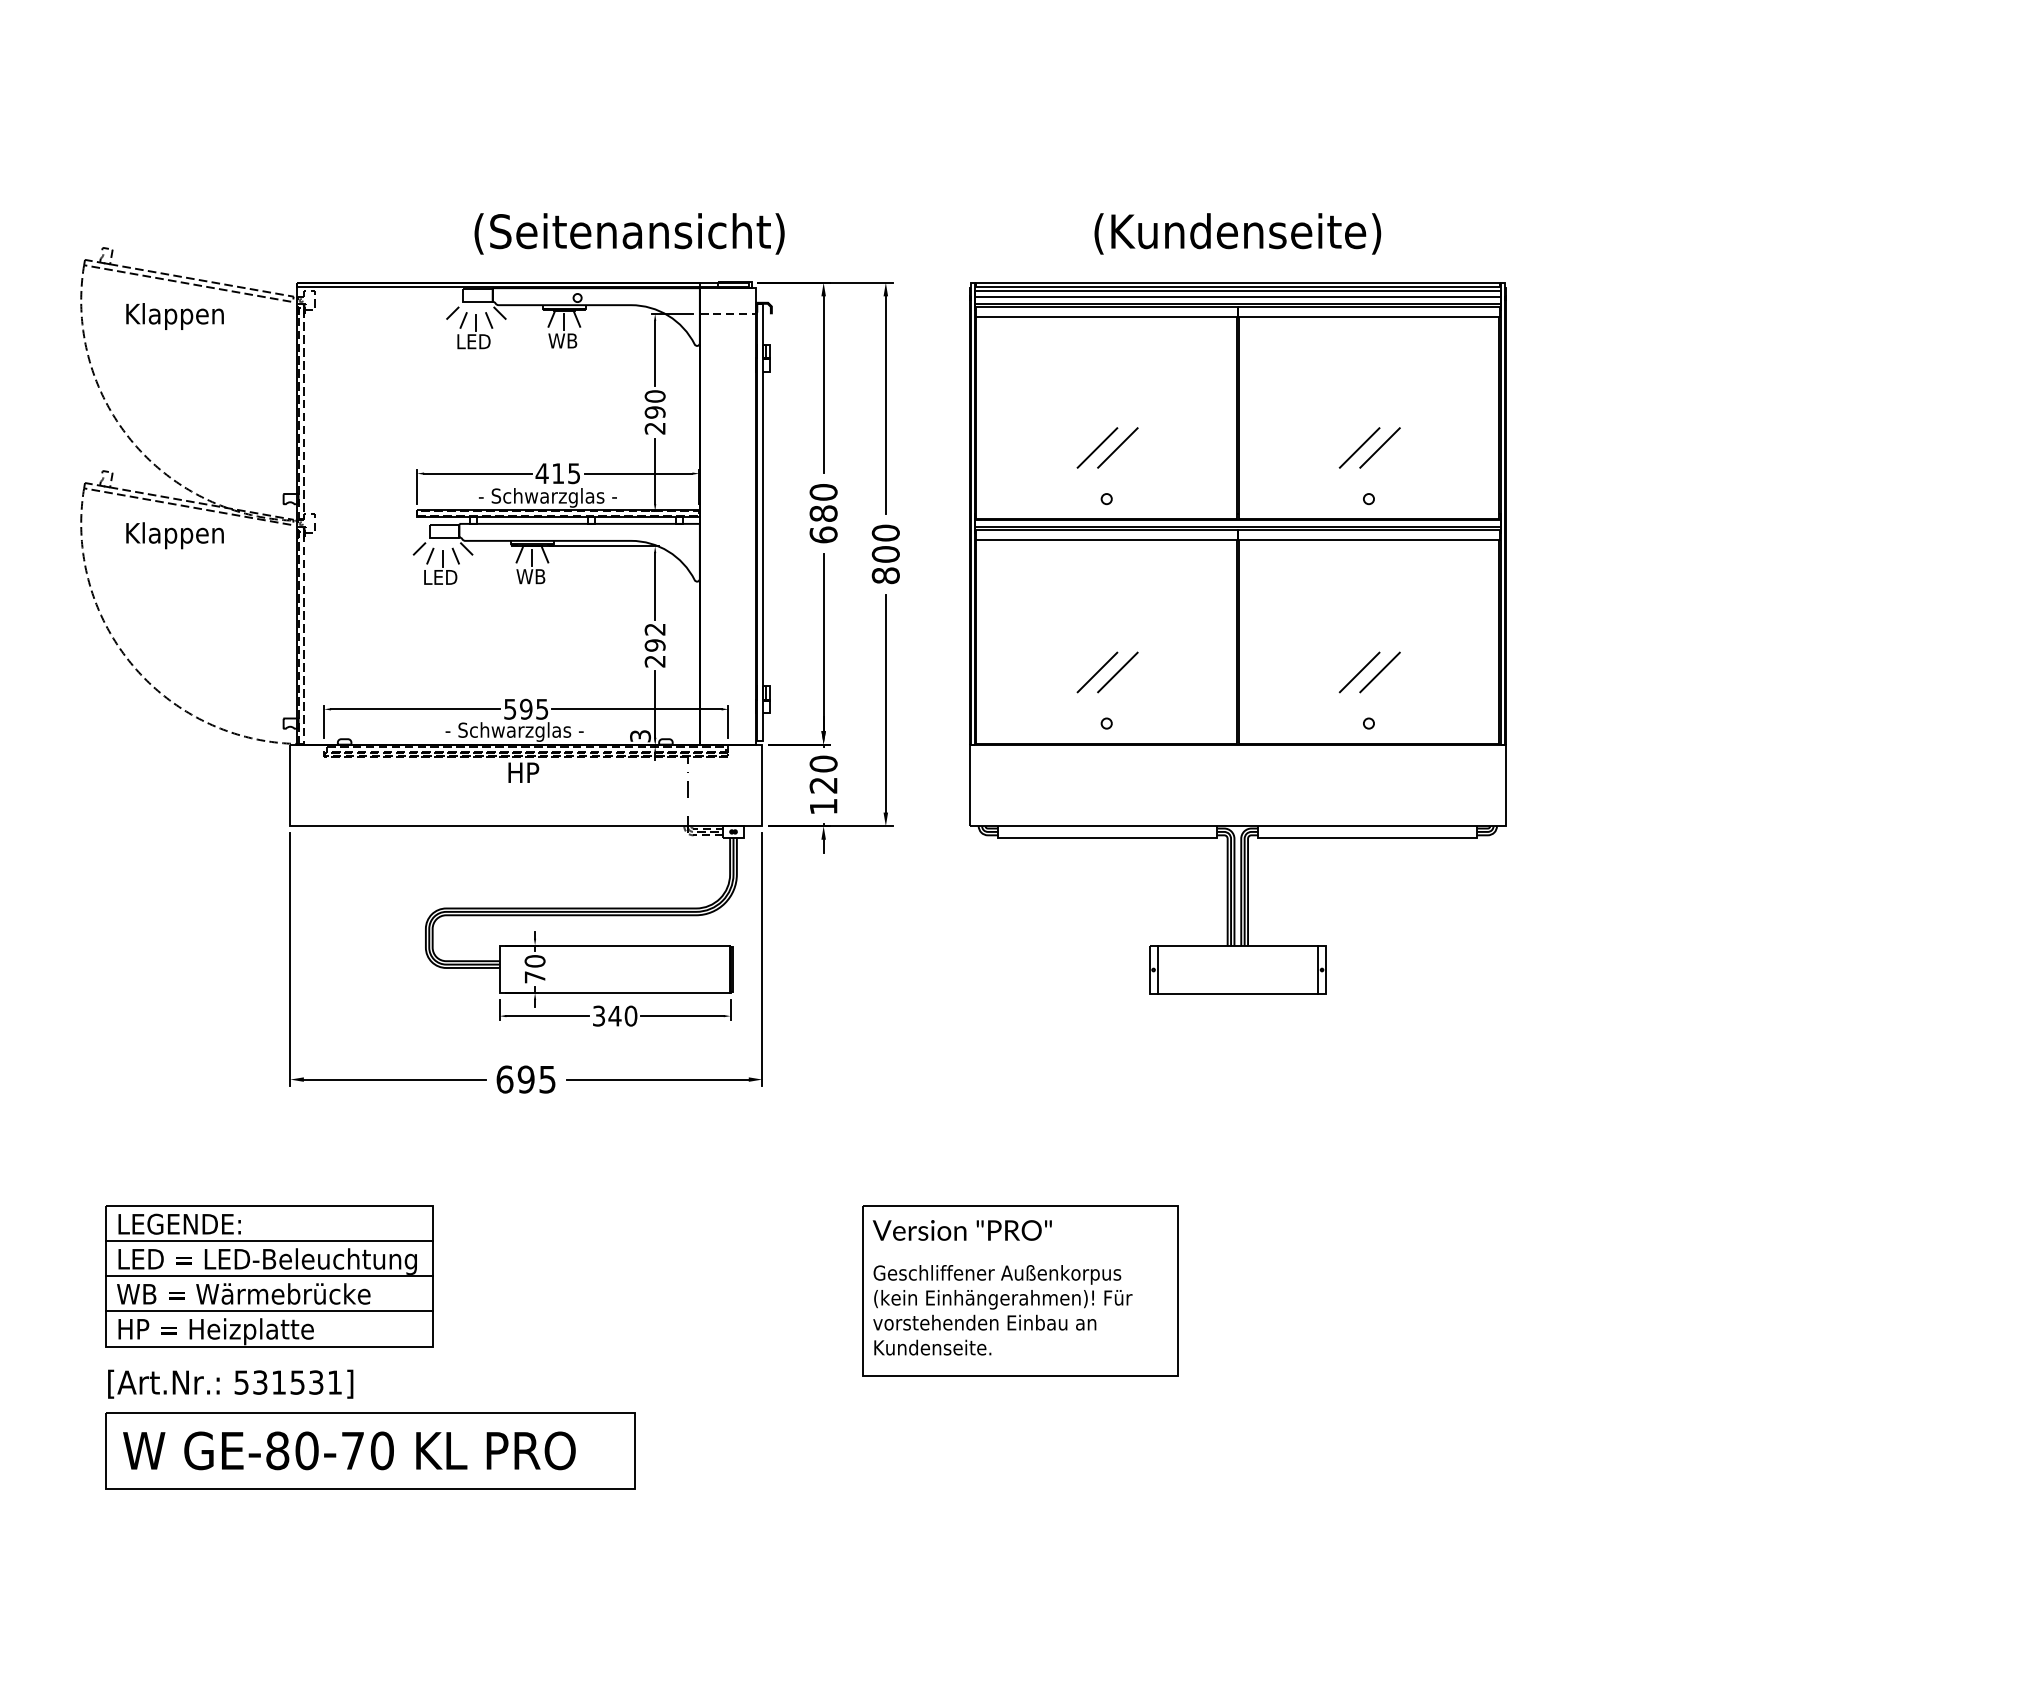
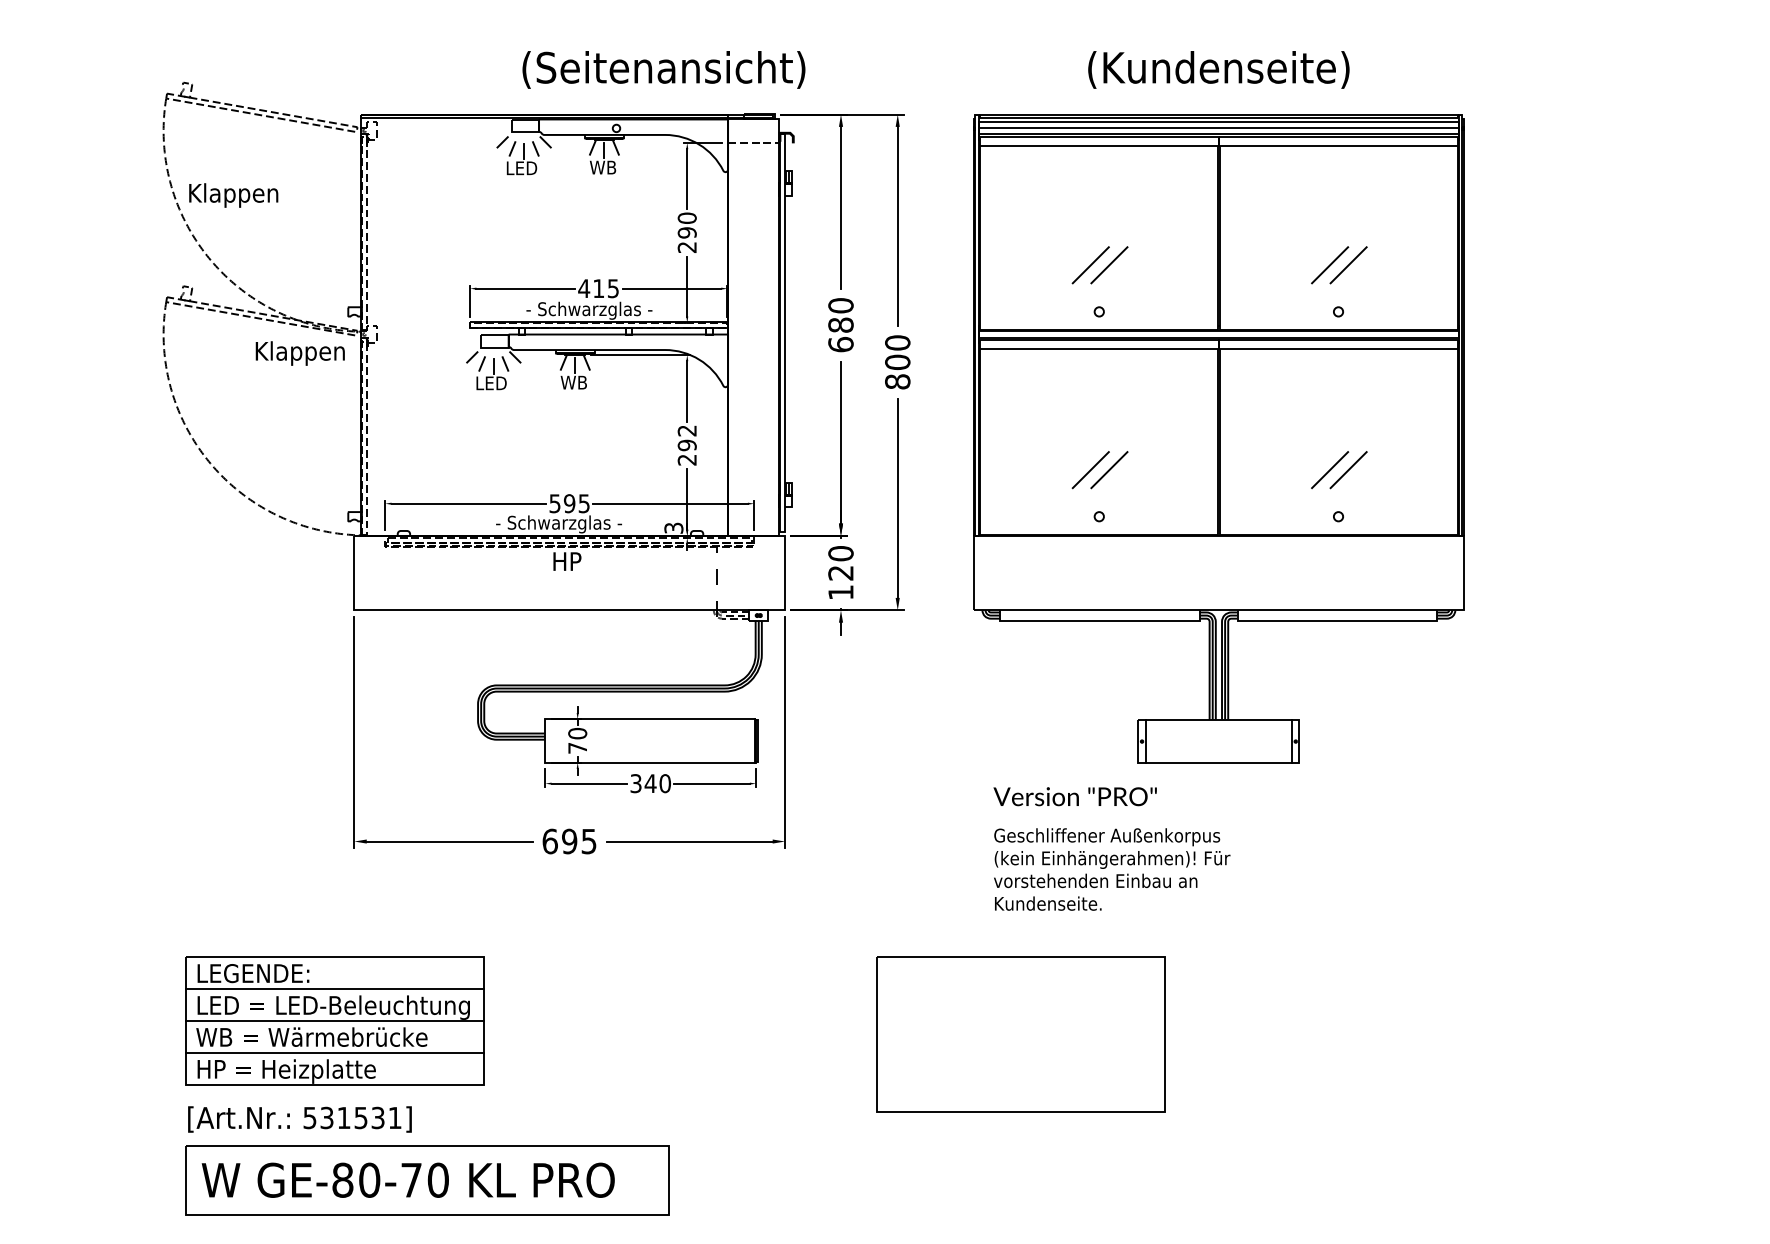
text: (174, 316) -> (233, 195), moved
text: (174, 535) -> (299, 353), moved
text: (1002, 1287) -> (1111, 848), moved

